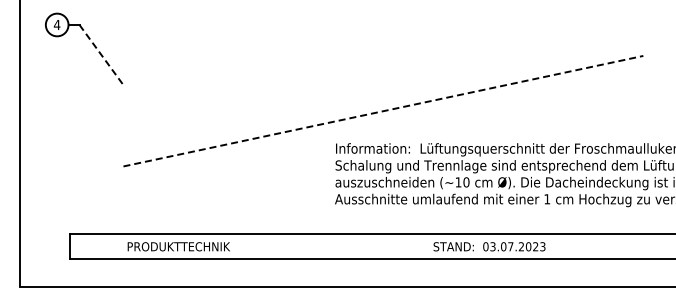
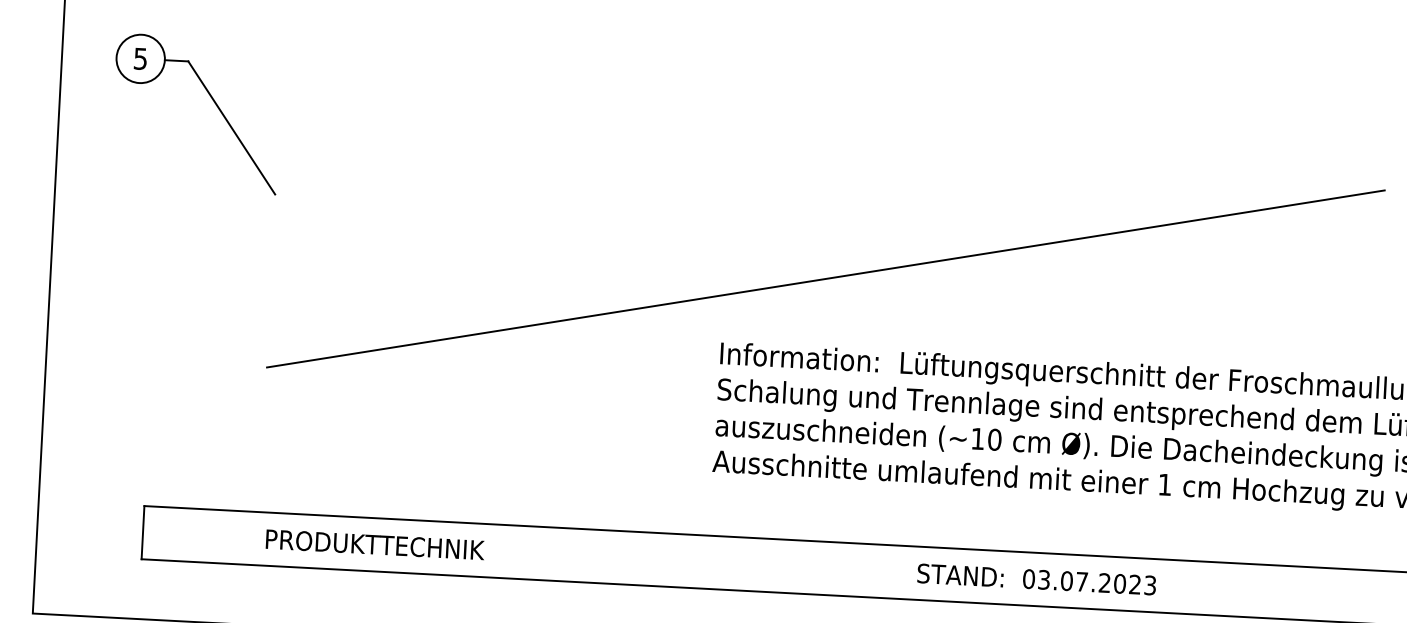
text: (56, 25) -> (139, 59), 4 -> 5
line: (101, 55) -> (231, 128), dashed -> solid
line: (383, 111) -> (826, 279), dashed -> solid

